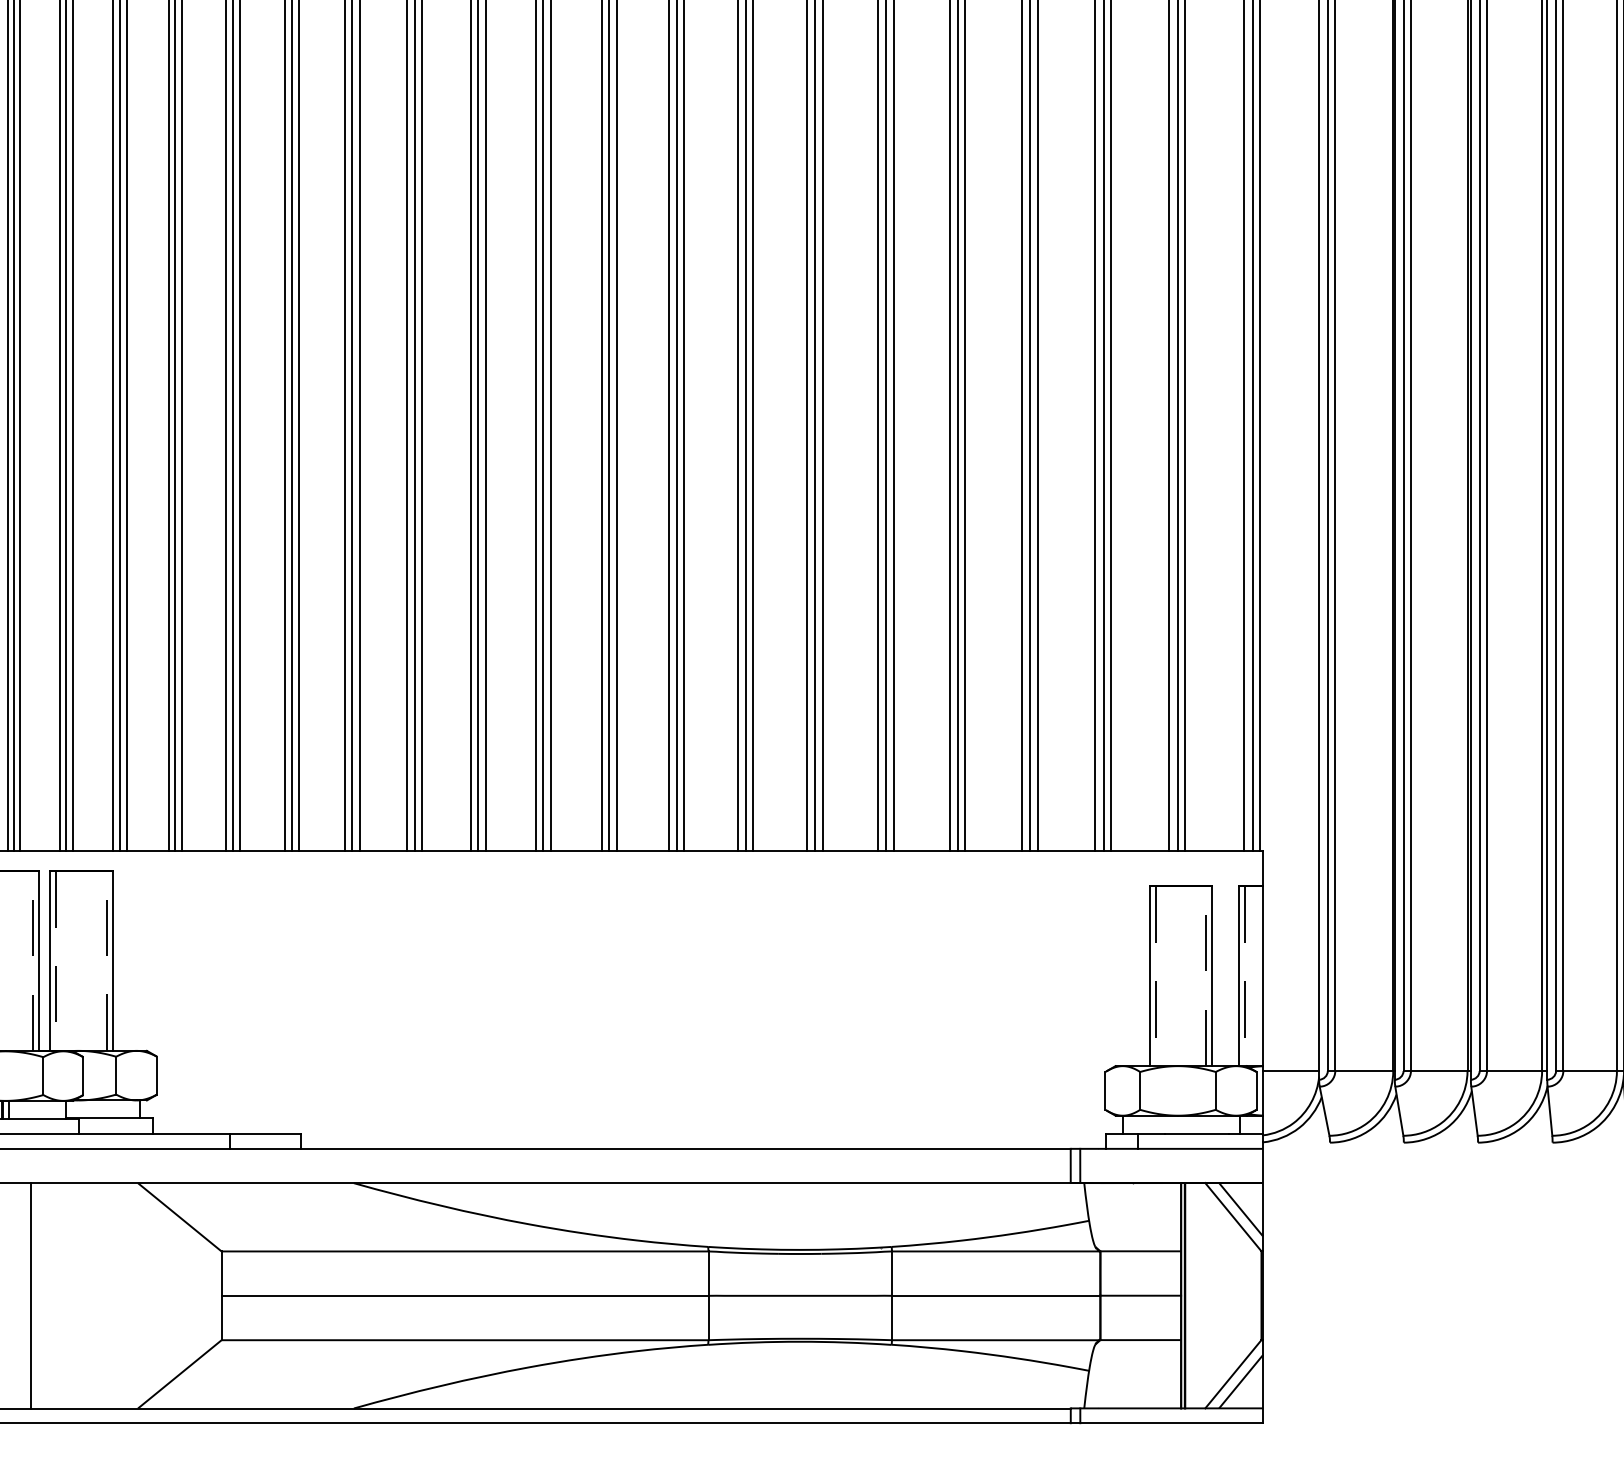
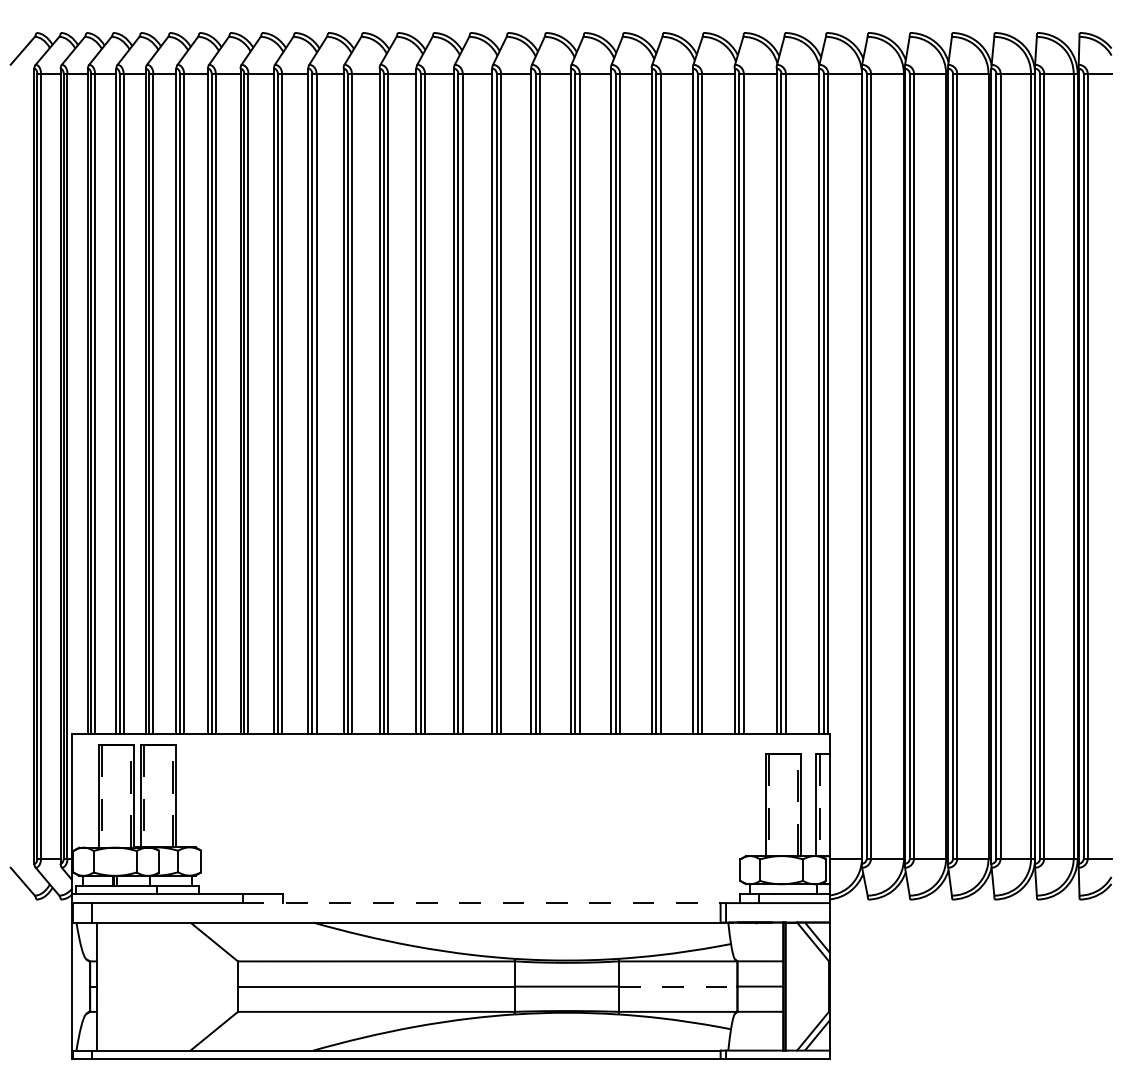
line: (651, 1149) -> (482, 903), solid -> dashed
line: (30, 1295) -> (129, 986), removed
line: (996, 1295) -> (678, 986), solid -> dashed

